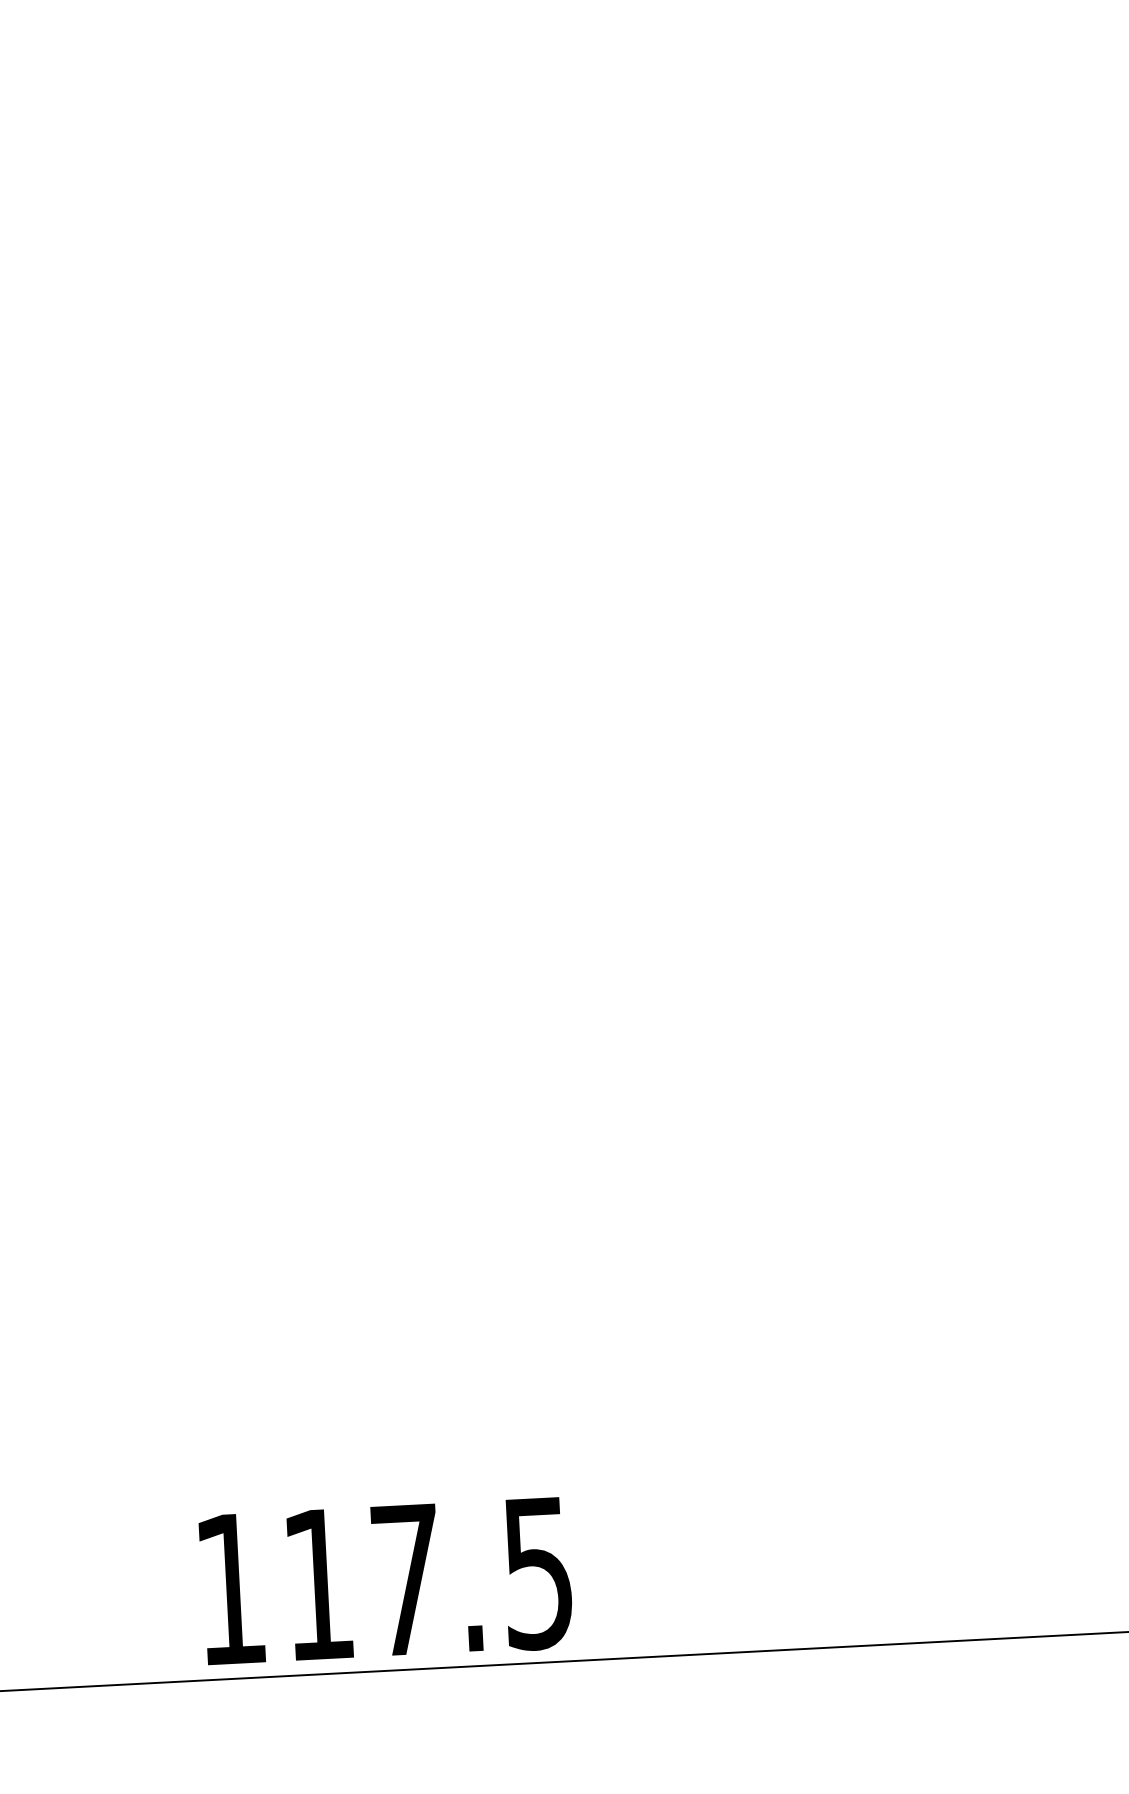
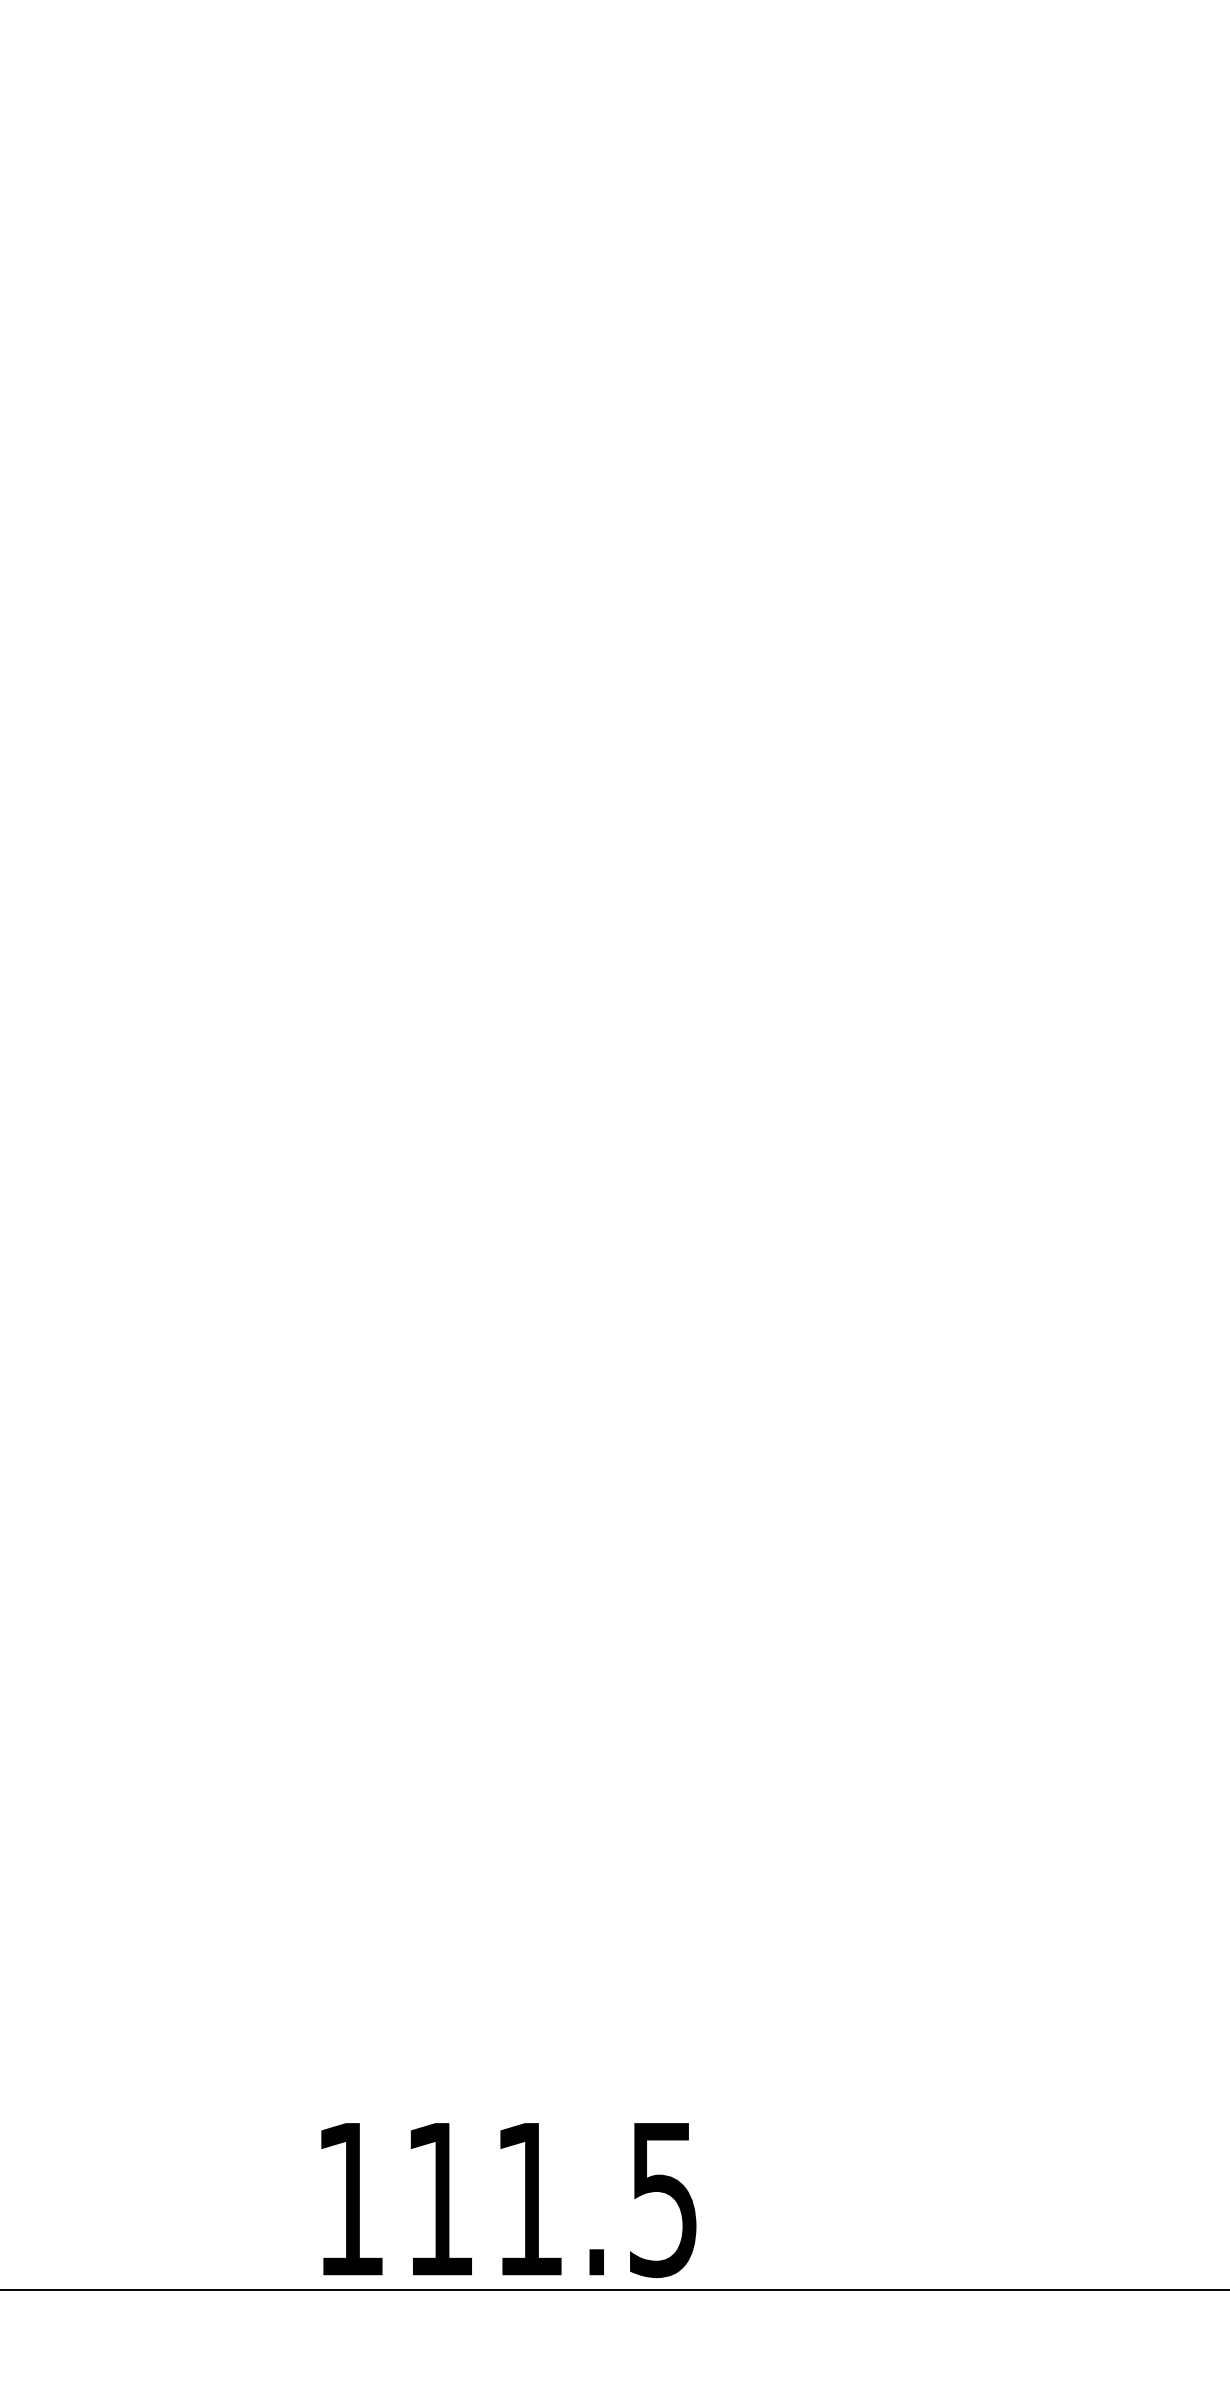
text: (406, 1580) -> (529, 2199), 117.5 -> 111.5

